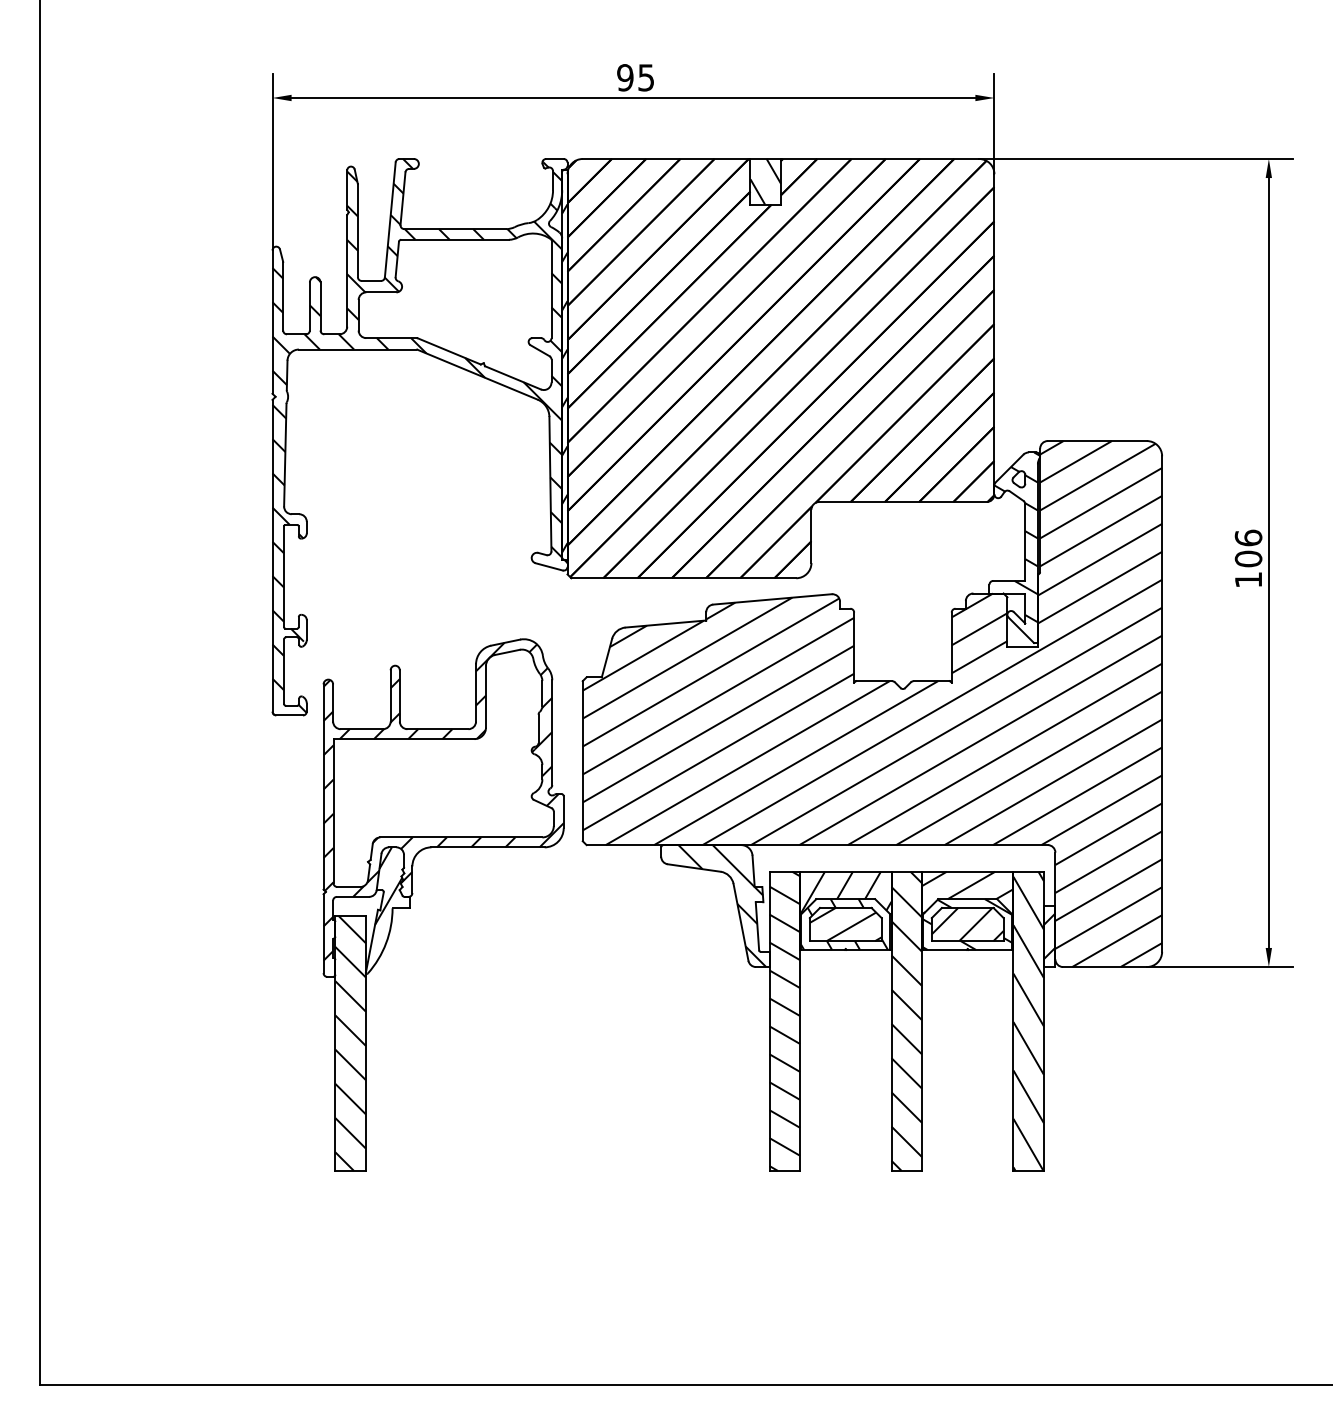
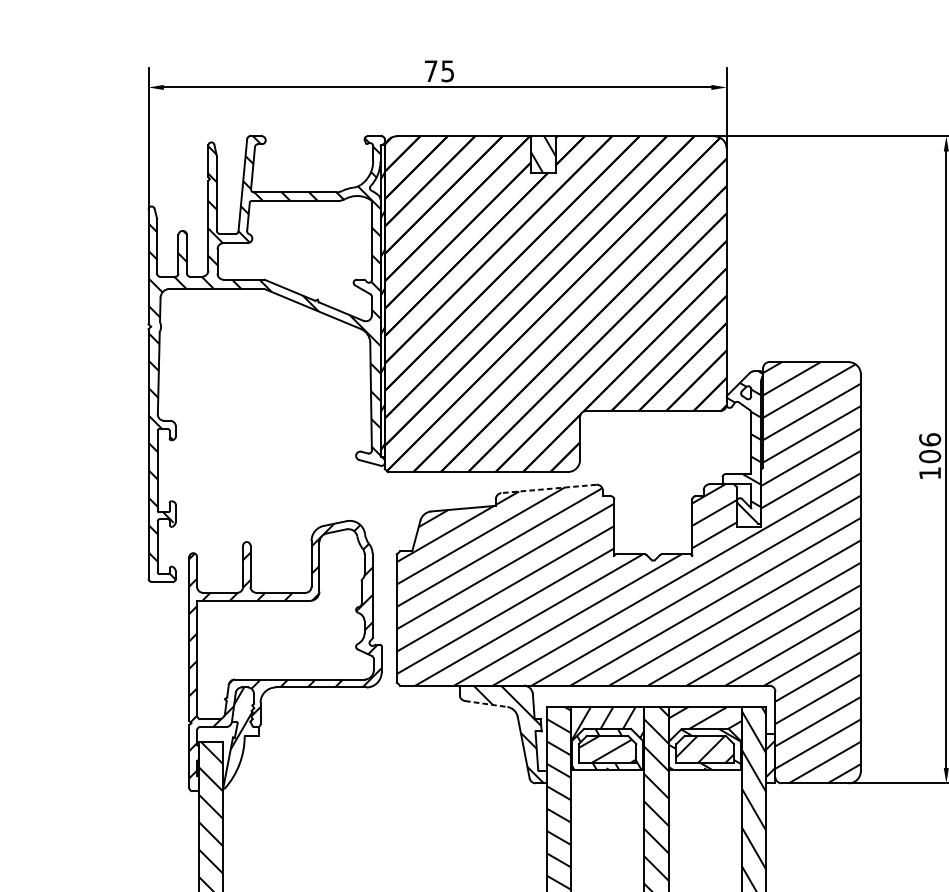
text: (625, 77) -> (431, 71), 95 -> 75
line: (772, 599) -> (548, 489), solid -> dashed
line: (694, 868) -> (486, 704), solid -> dashed

